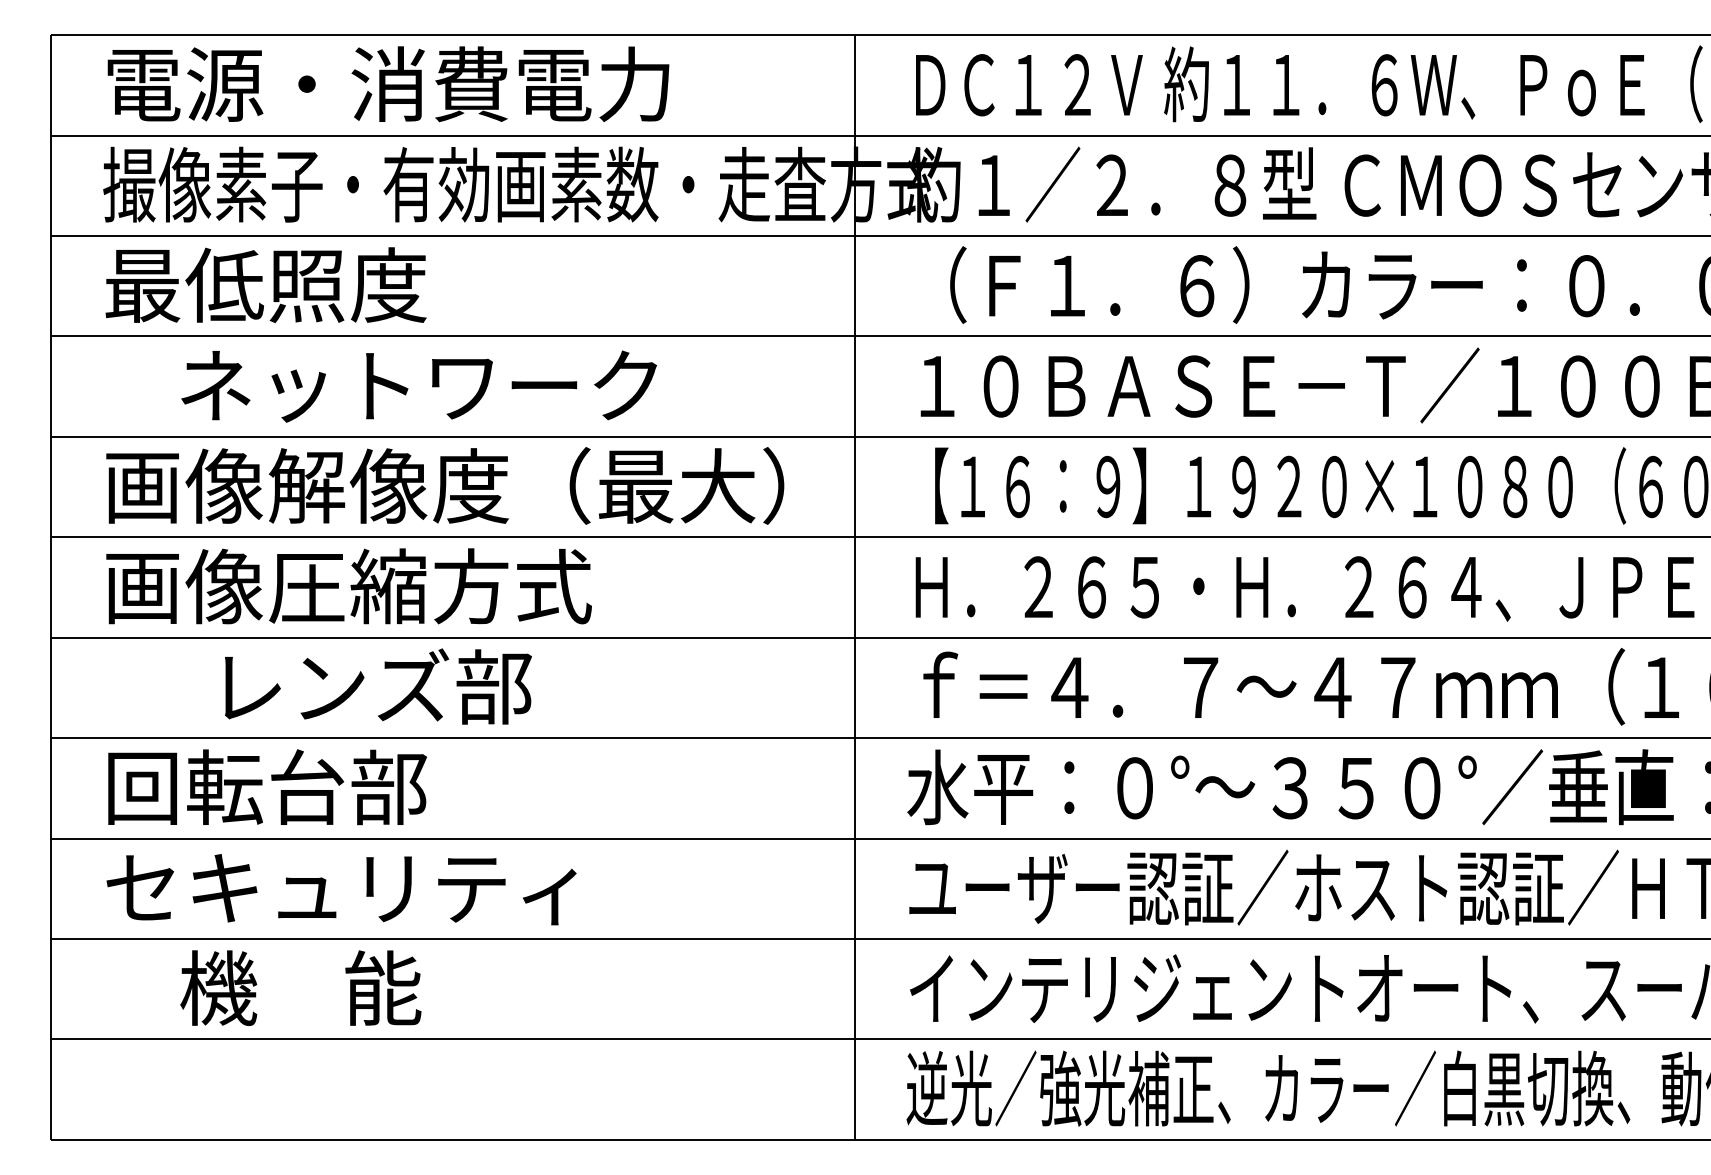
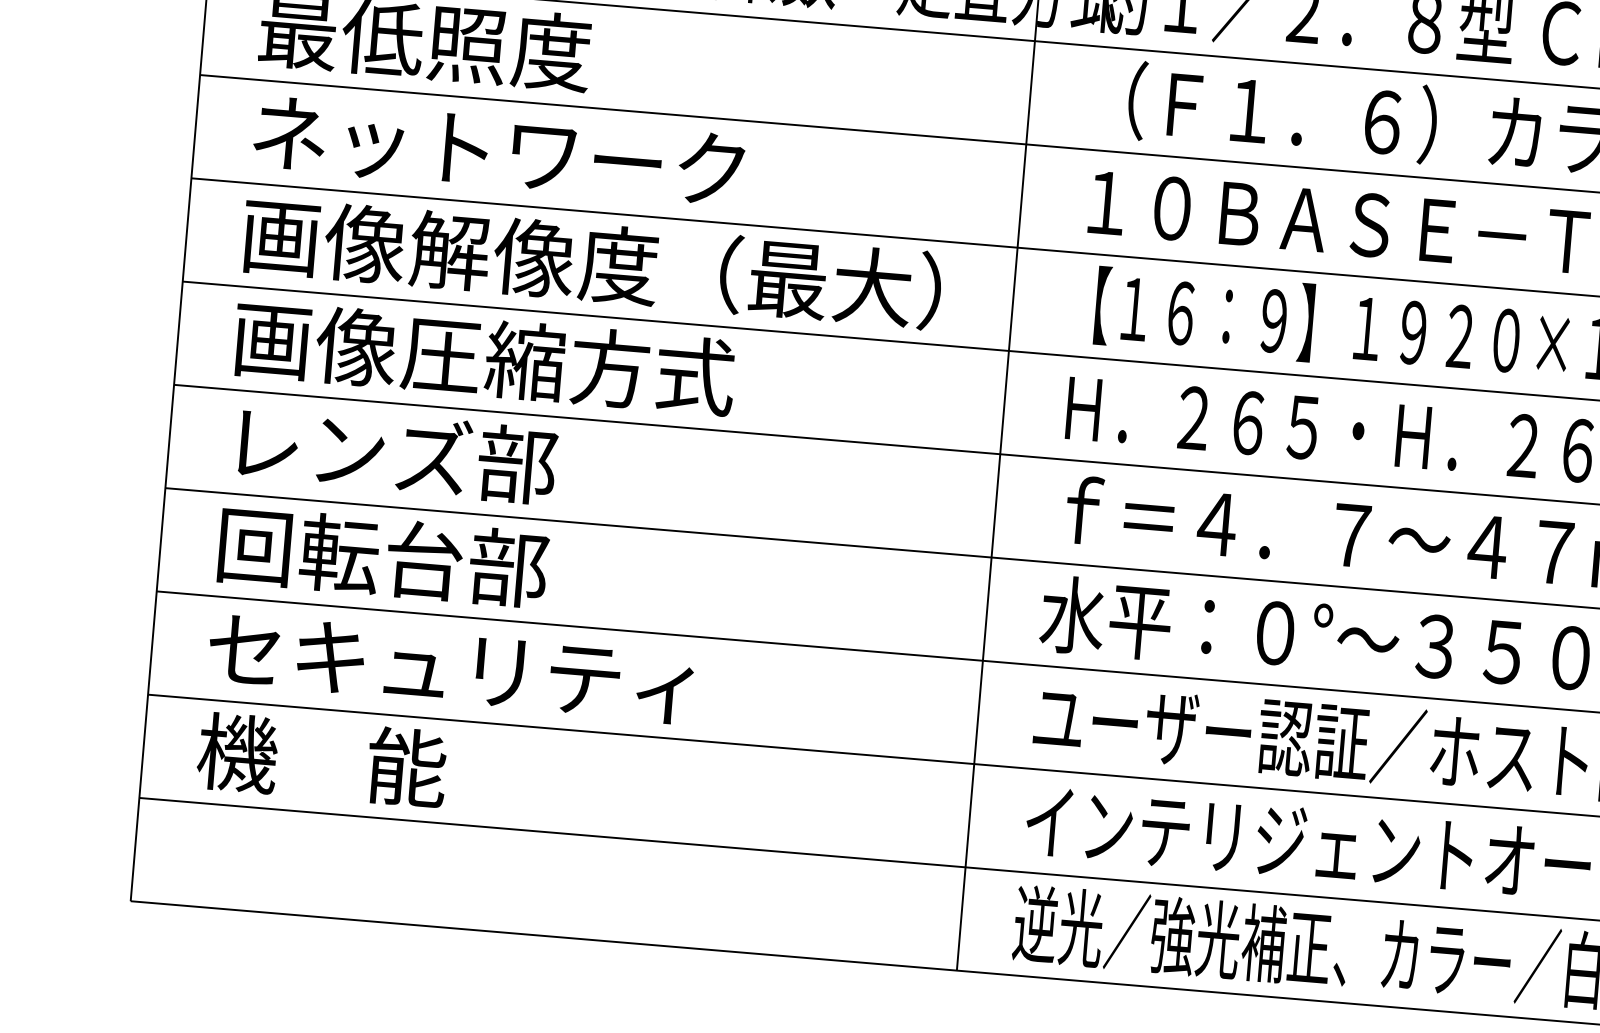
text: (418, 386) -> (498, 151), moved
text: (378, 686) -> (398, 454), moved
text: (300, 987) -> (321, 759), moved

